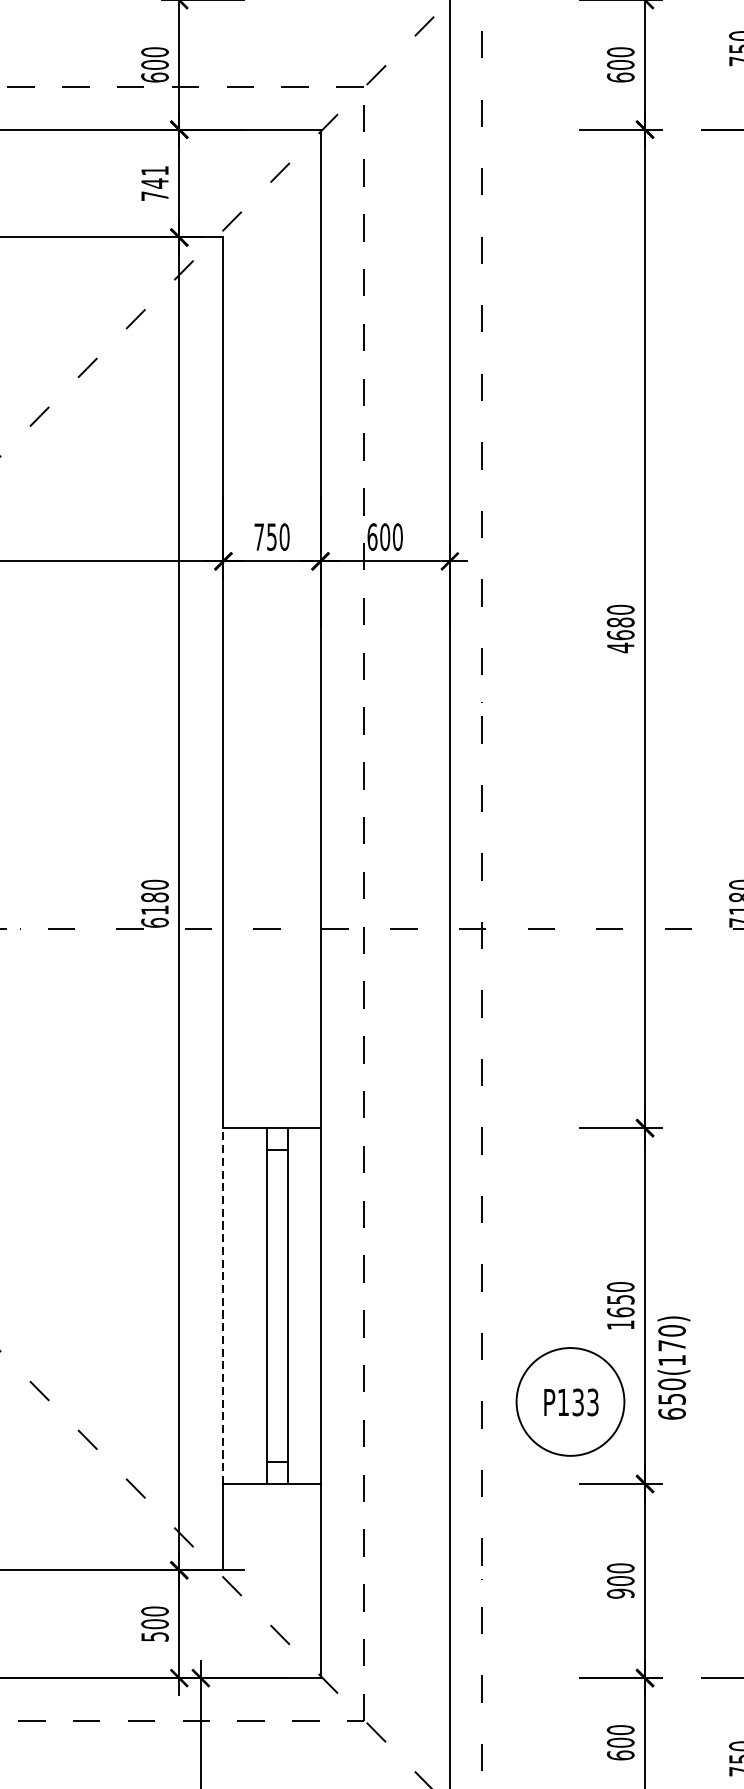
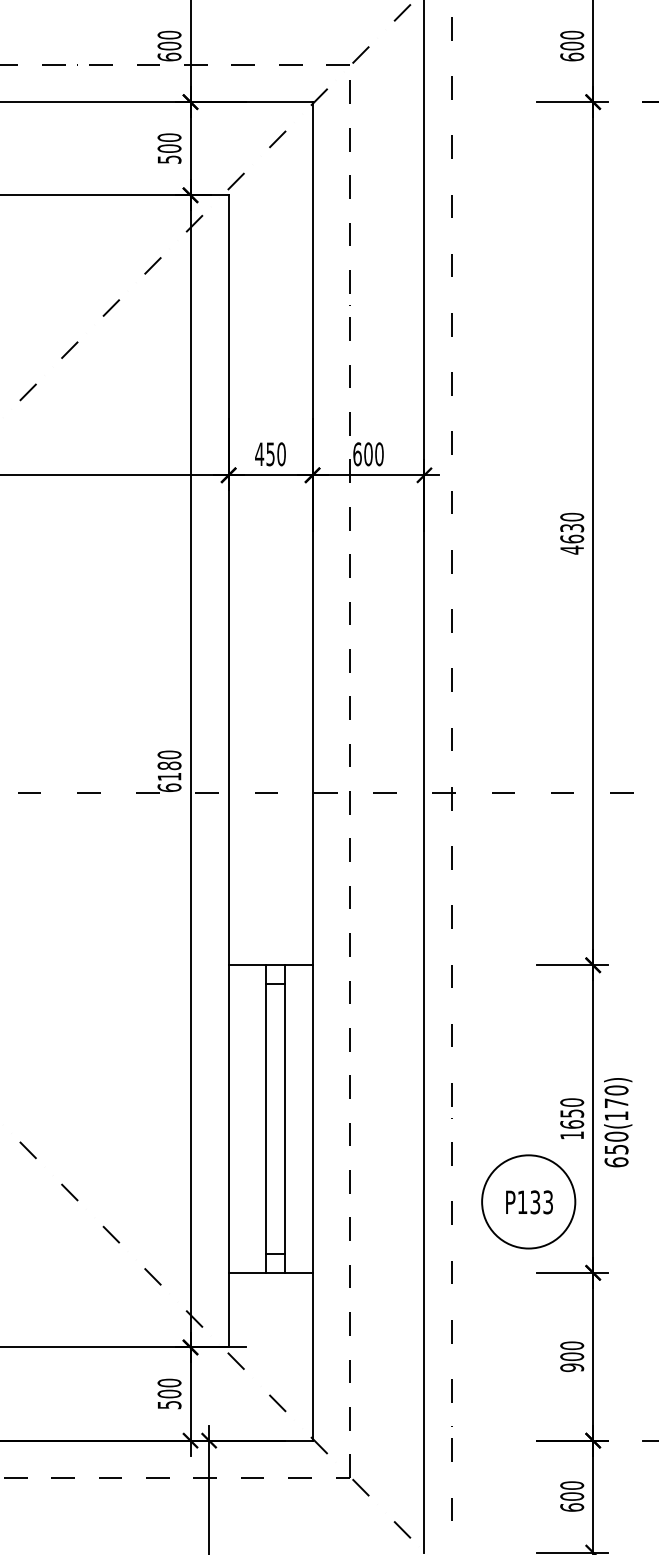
text: (154, 183) -> (169, 148), 741 -> 500
text: (259, 536) -> (259, 453), 750 -> 450
text: (621, 621) -> (572, 527), 4680 -> 4630
line: (223, 1306) -> (228, 1119), dashed -> solid
text: (674, 1367) -> (618, 1122), moved

